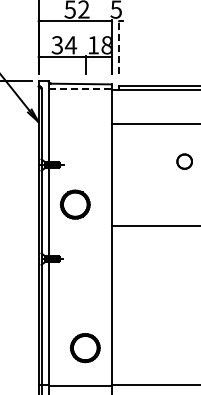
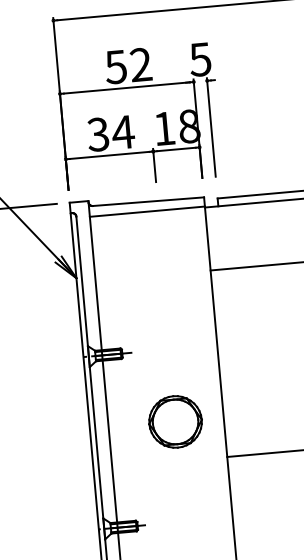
line: (118, 46) -> (210, 126), dashed -> solid
line: (80, 89) -> (147, 211), dashed -> solid
part: (74, 204) -> (174, 421), moved

